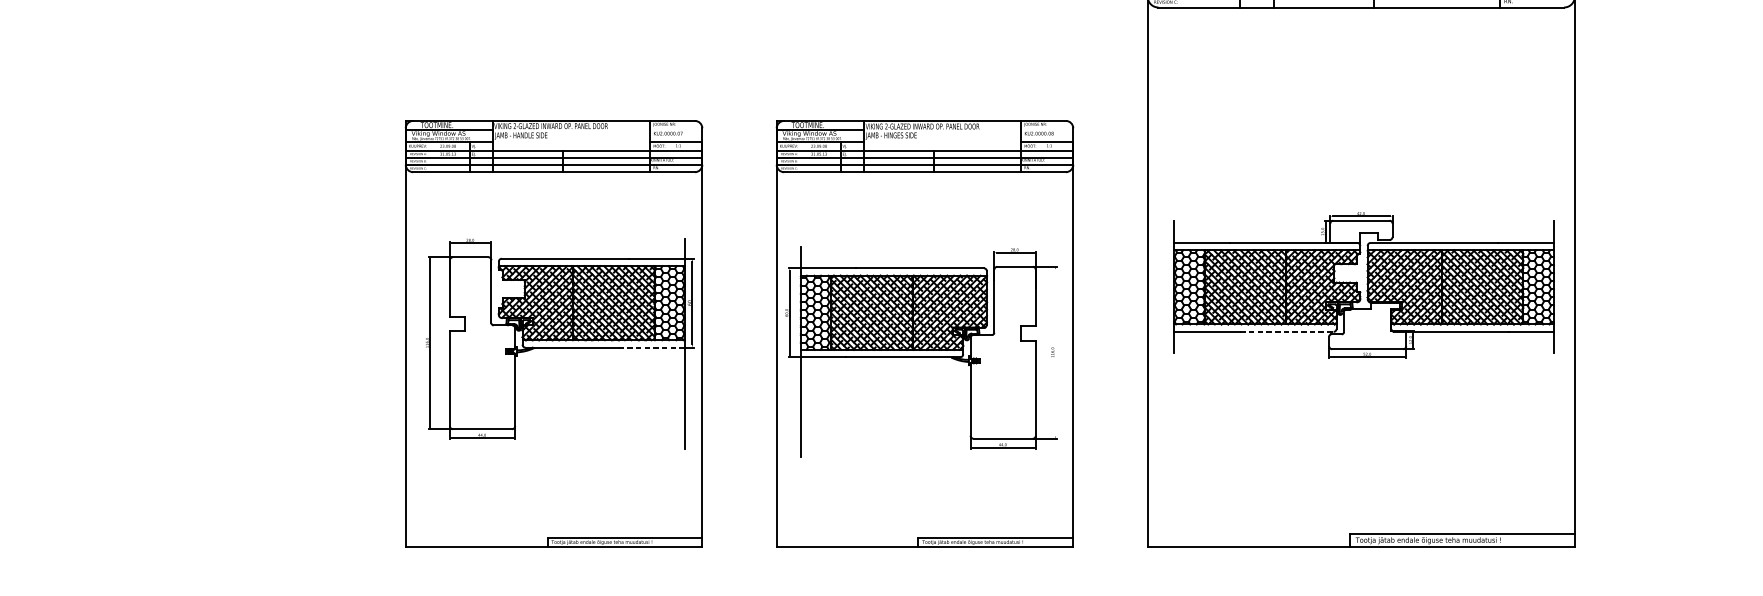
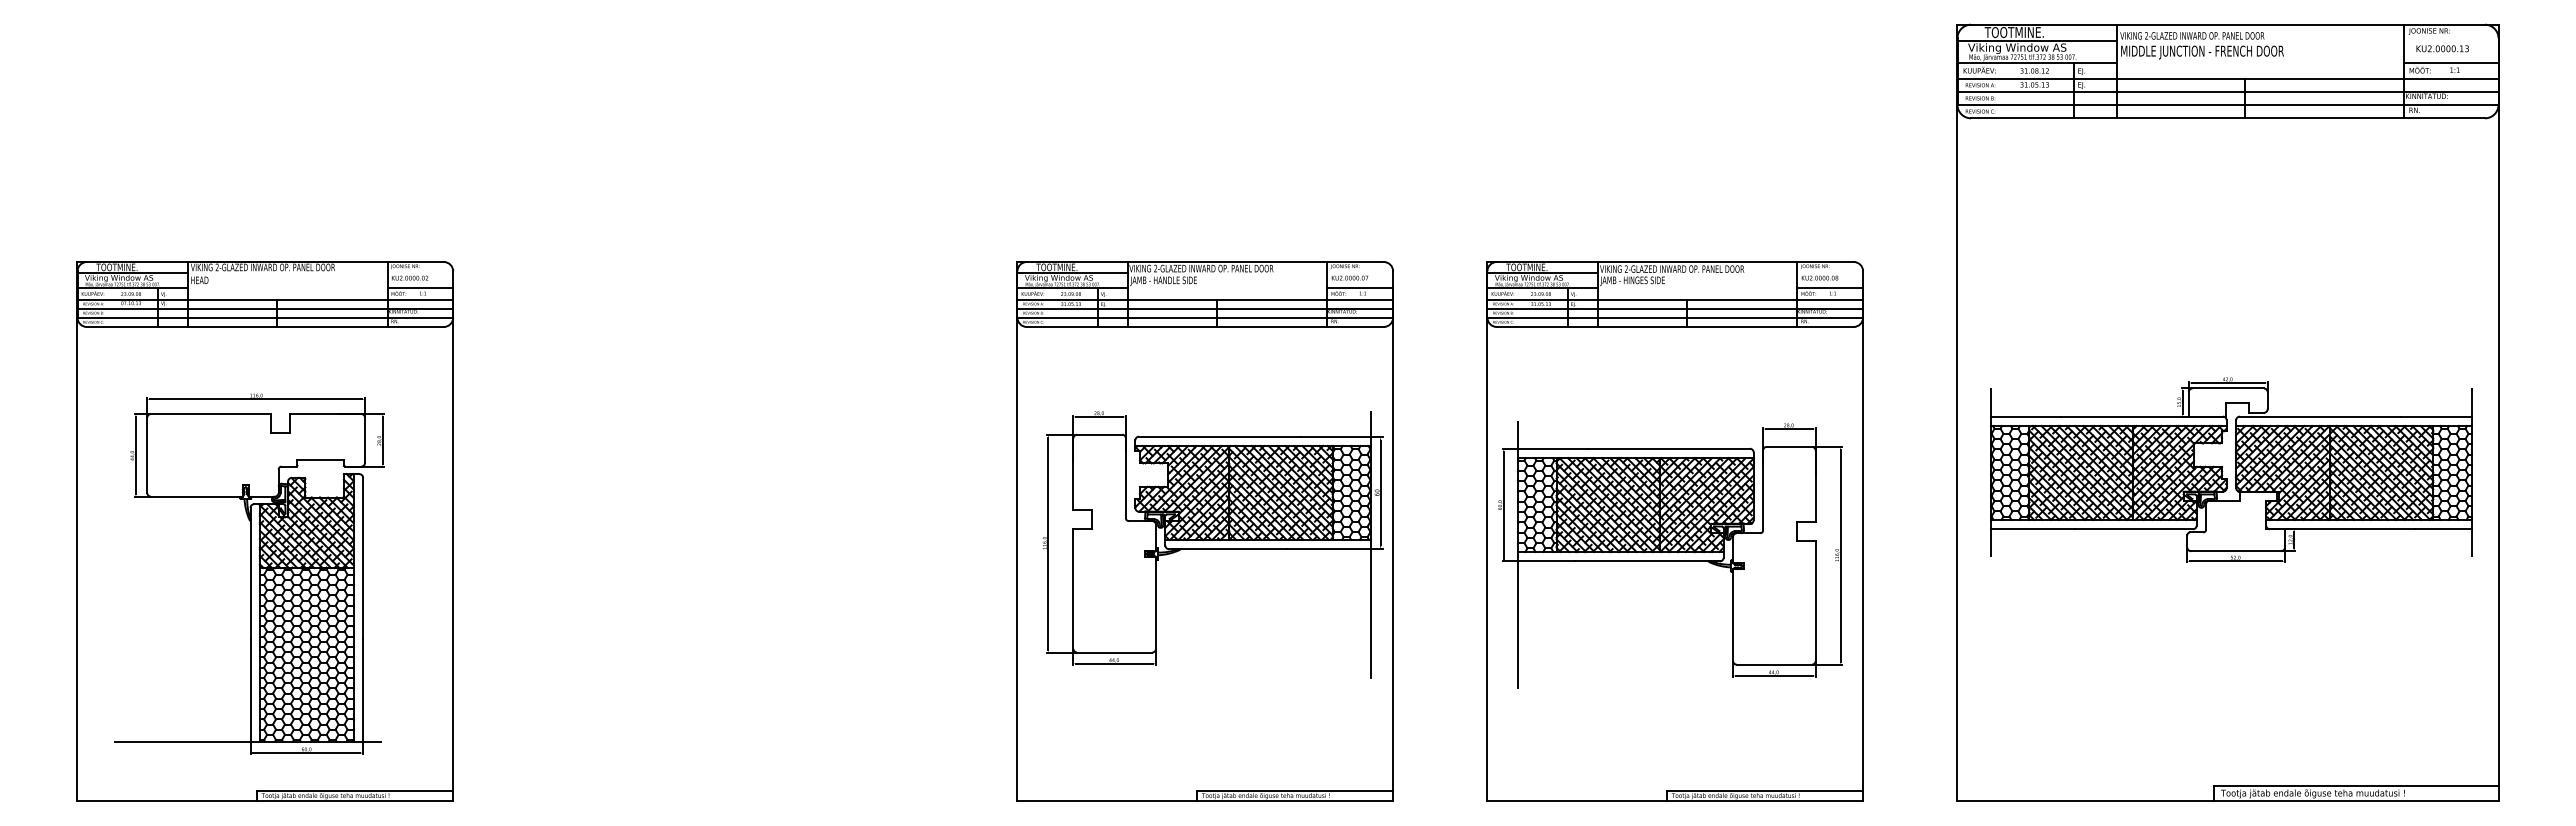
line: (1287, 332) -> (2134, 529), dashed -> solid
line: (652, 347) -> (1329, 549), dashed -> solid
line: (1055, 352) -> (1840, 555), added

